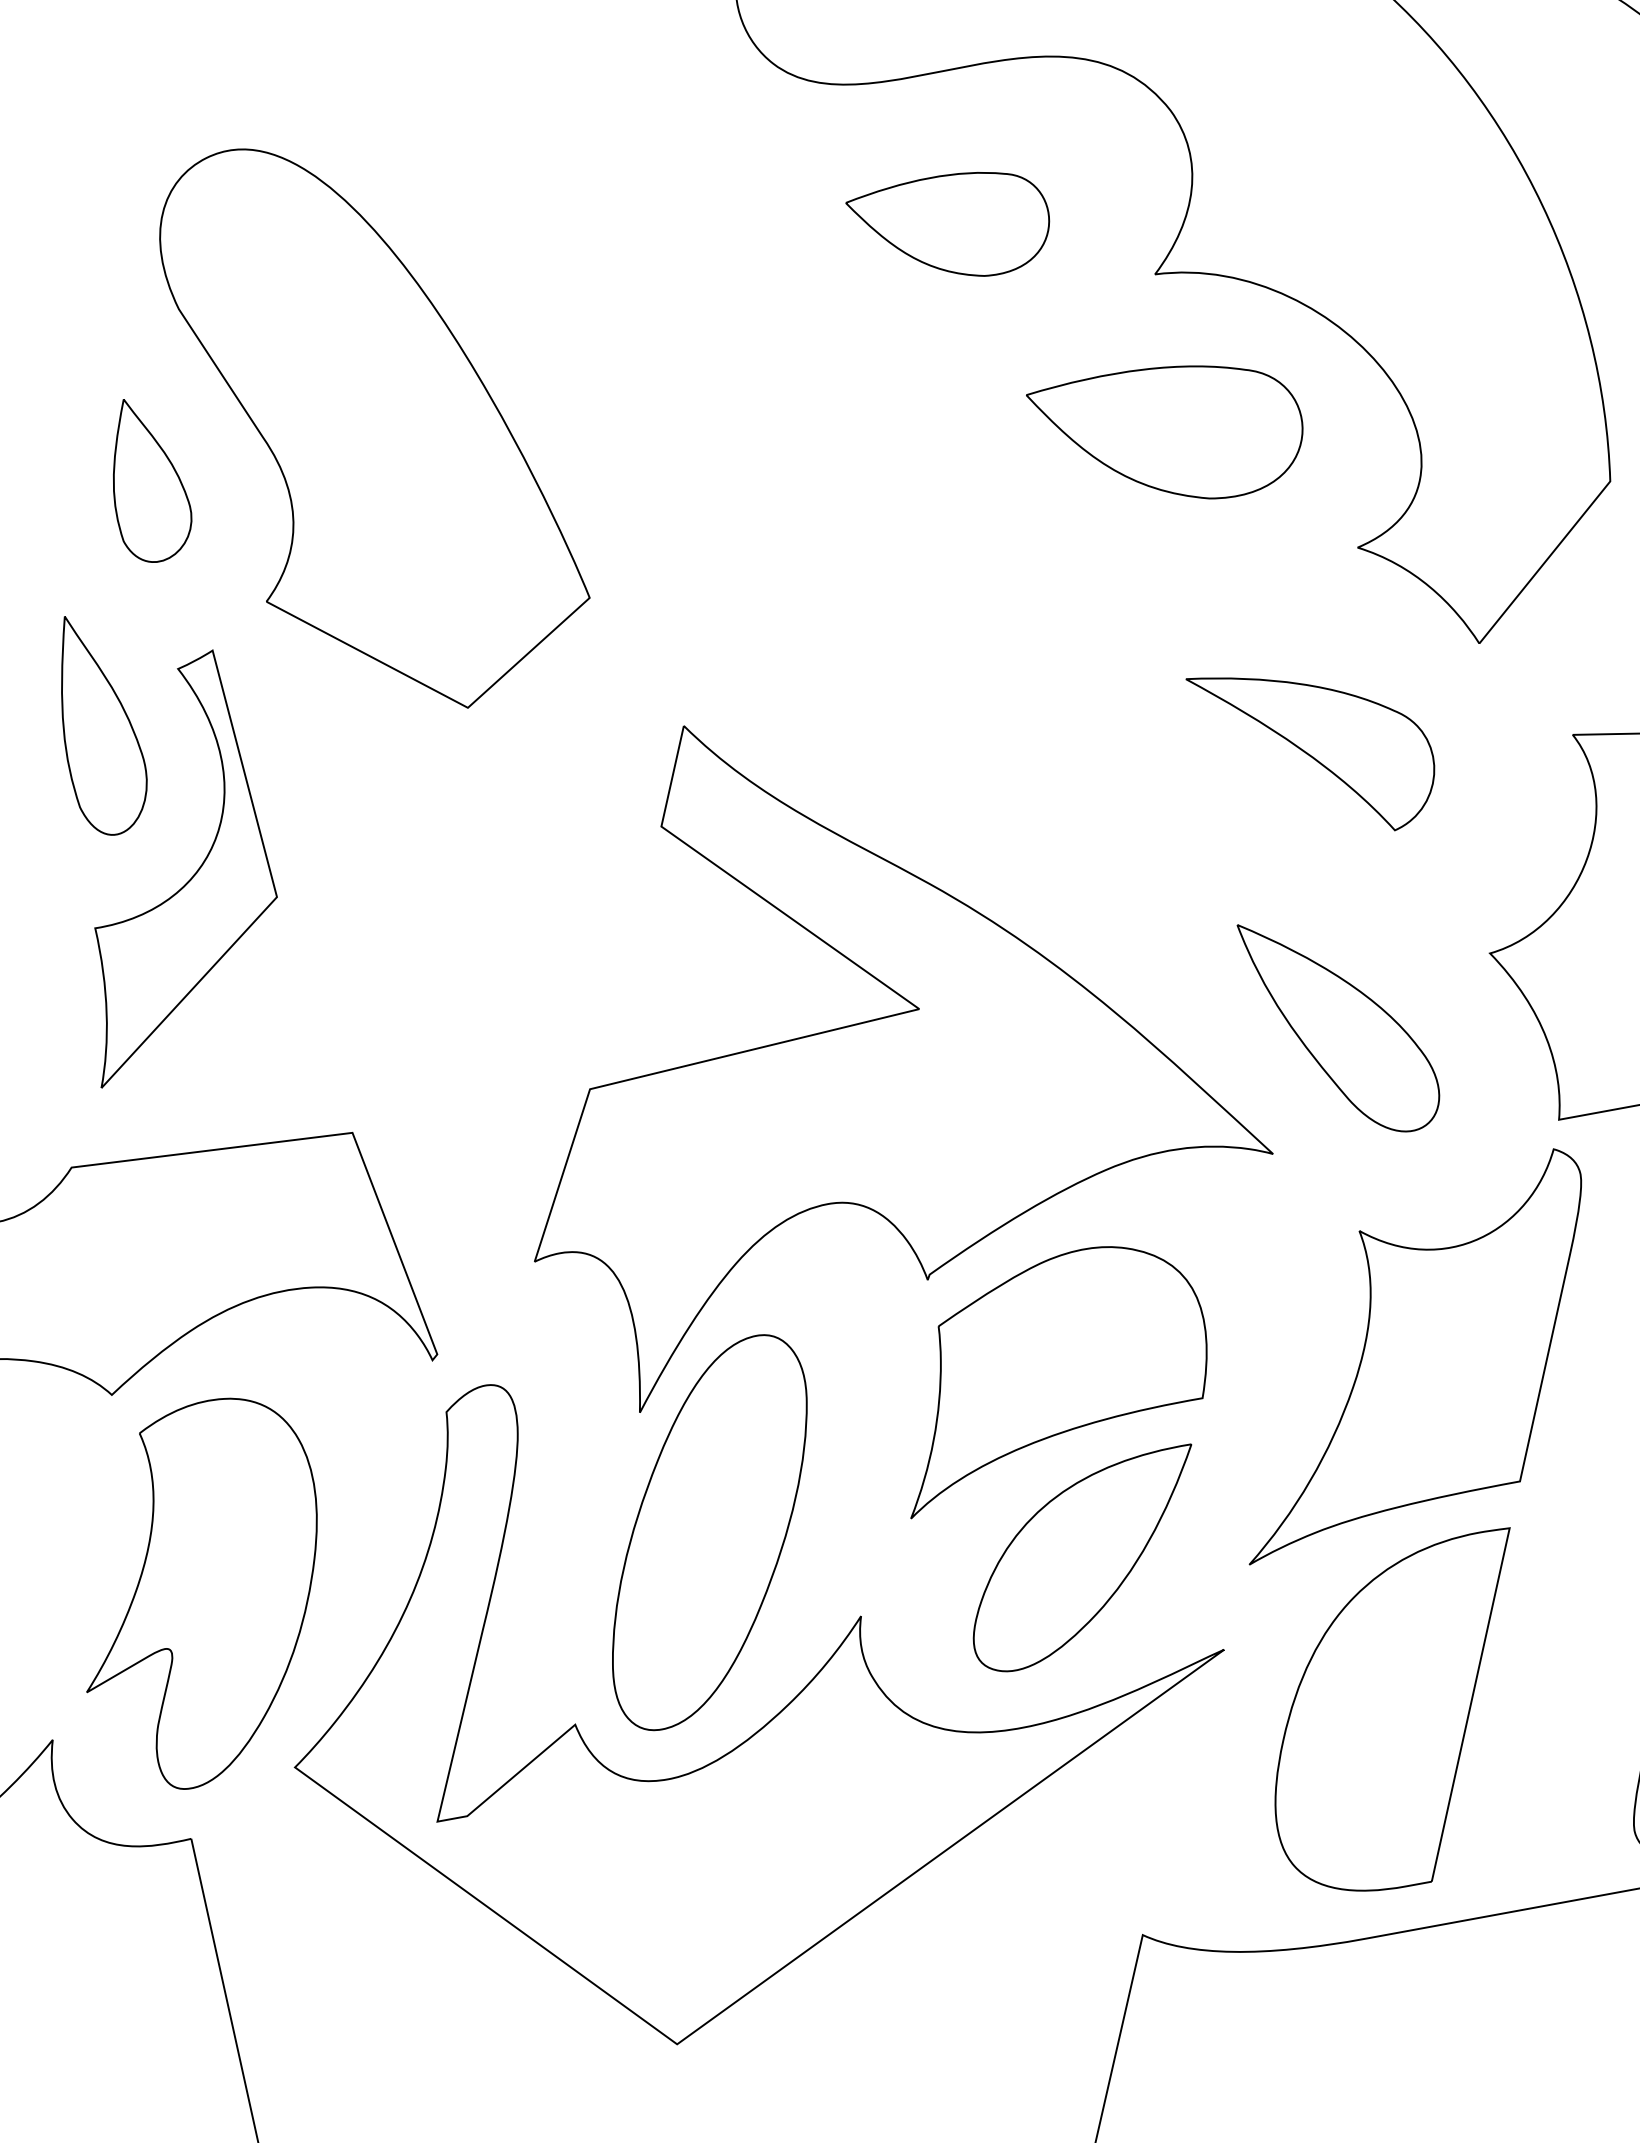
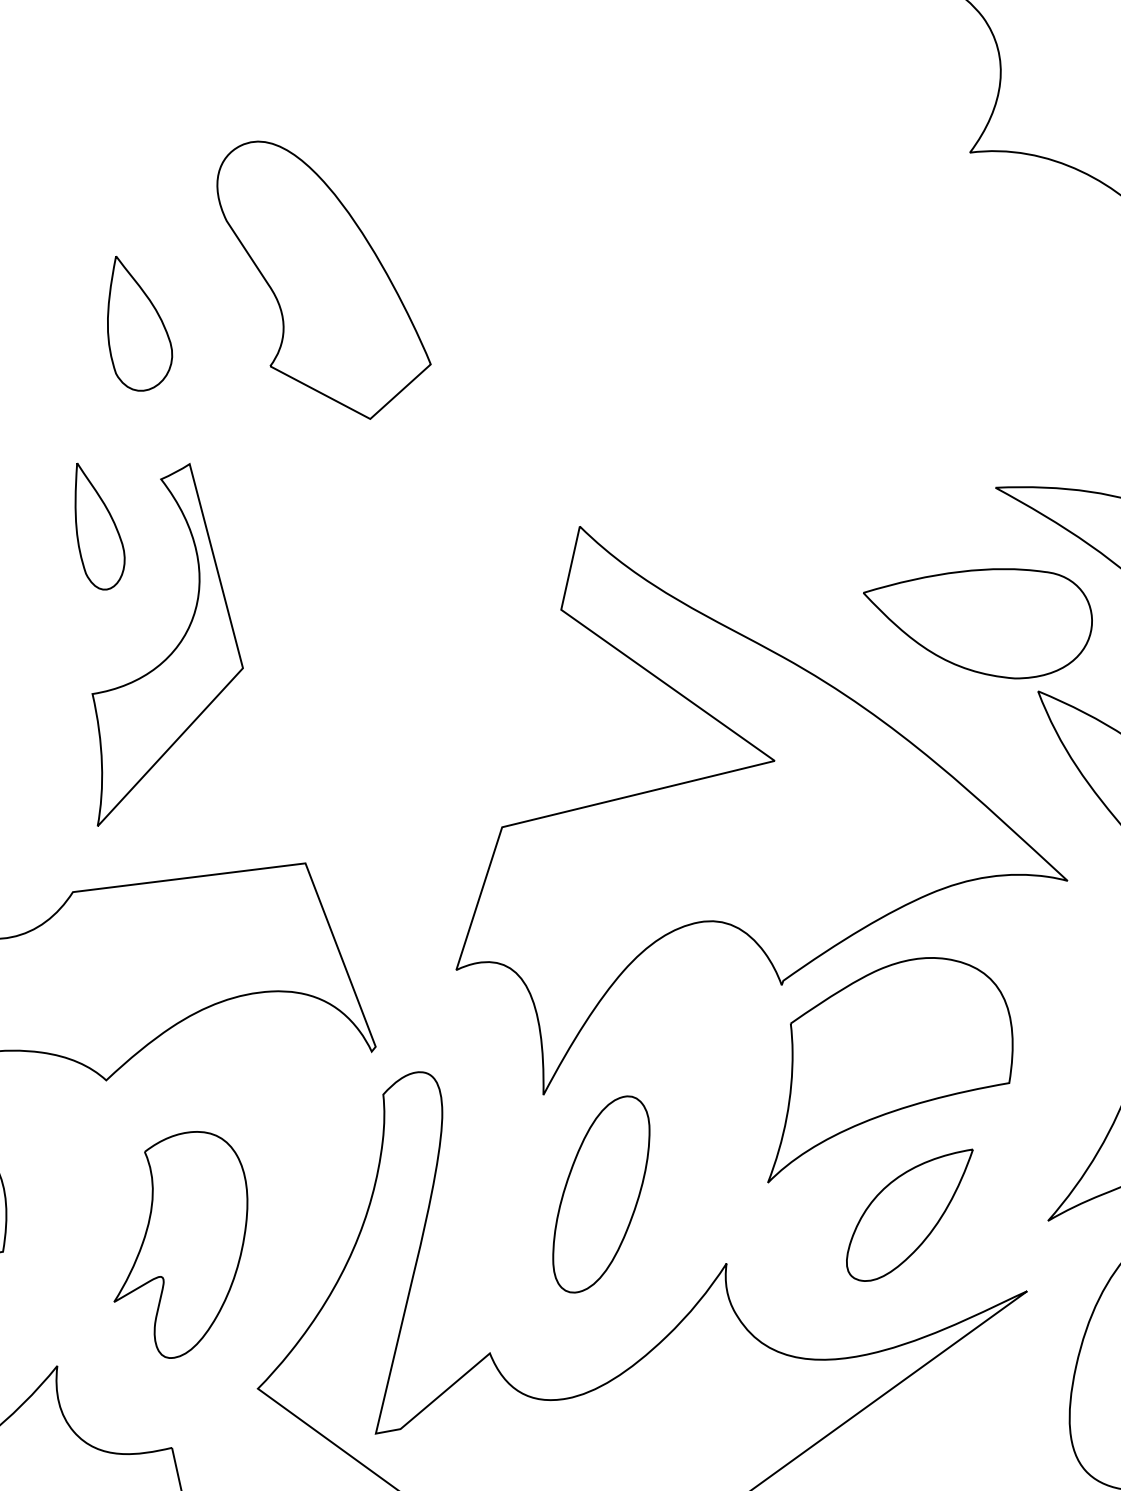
part: (947, 224) -> (798, 111), removed
part: (374, 428) -> (323, 280), size x0.6
part: (1164, 432) -> (977, 623), moved
part: (104, 725) -> (100, 526), size x0.7
part: (709, 1532) -> (601, 1194), size x0.6
part: (1082, 1557) -> (909, 1214), size x0.7
part: (201, 1593) -> (180, 1244), size x0.7

